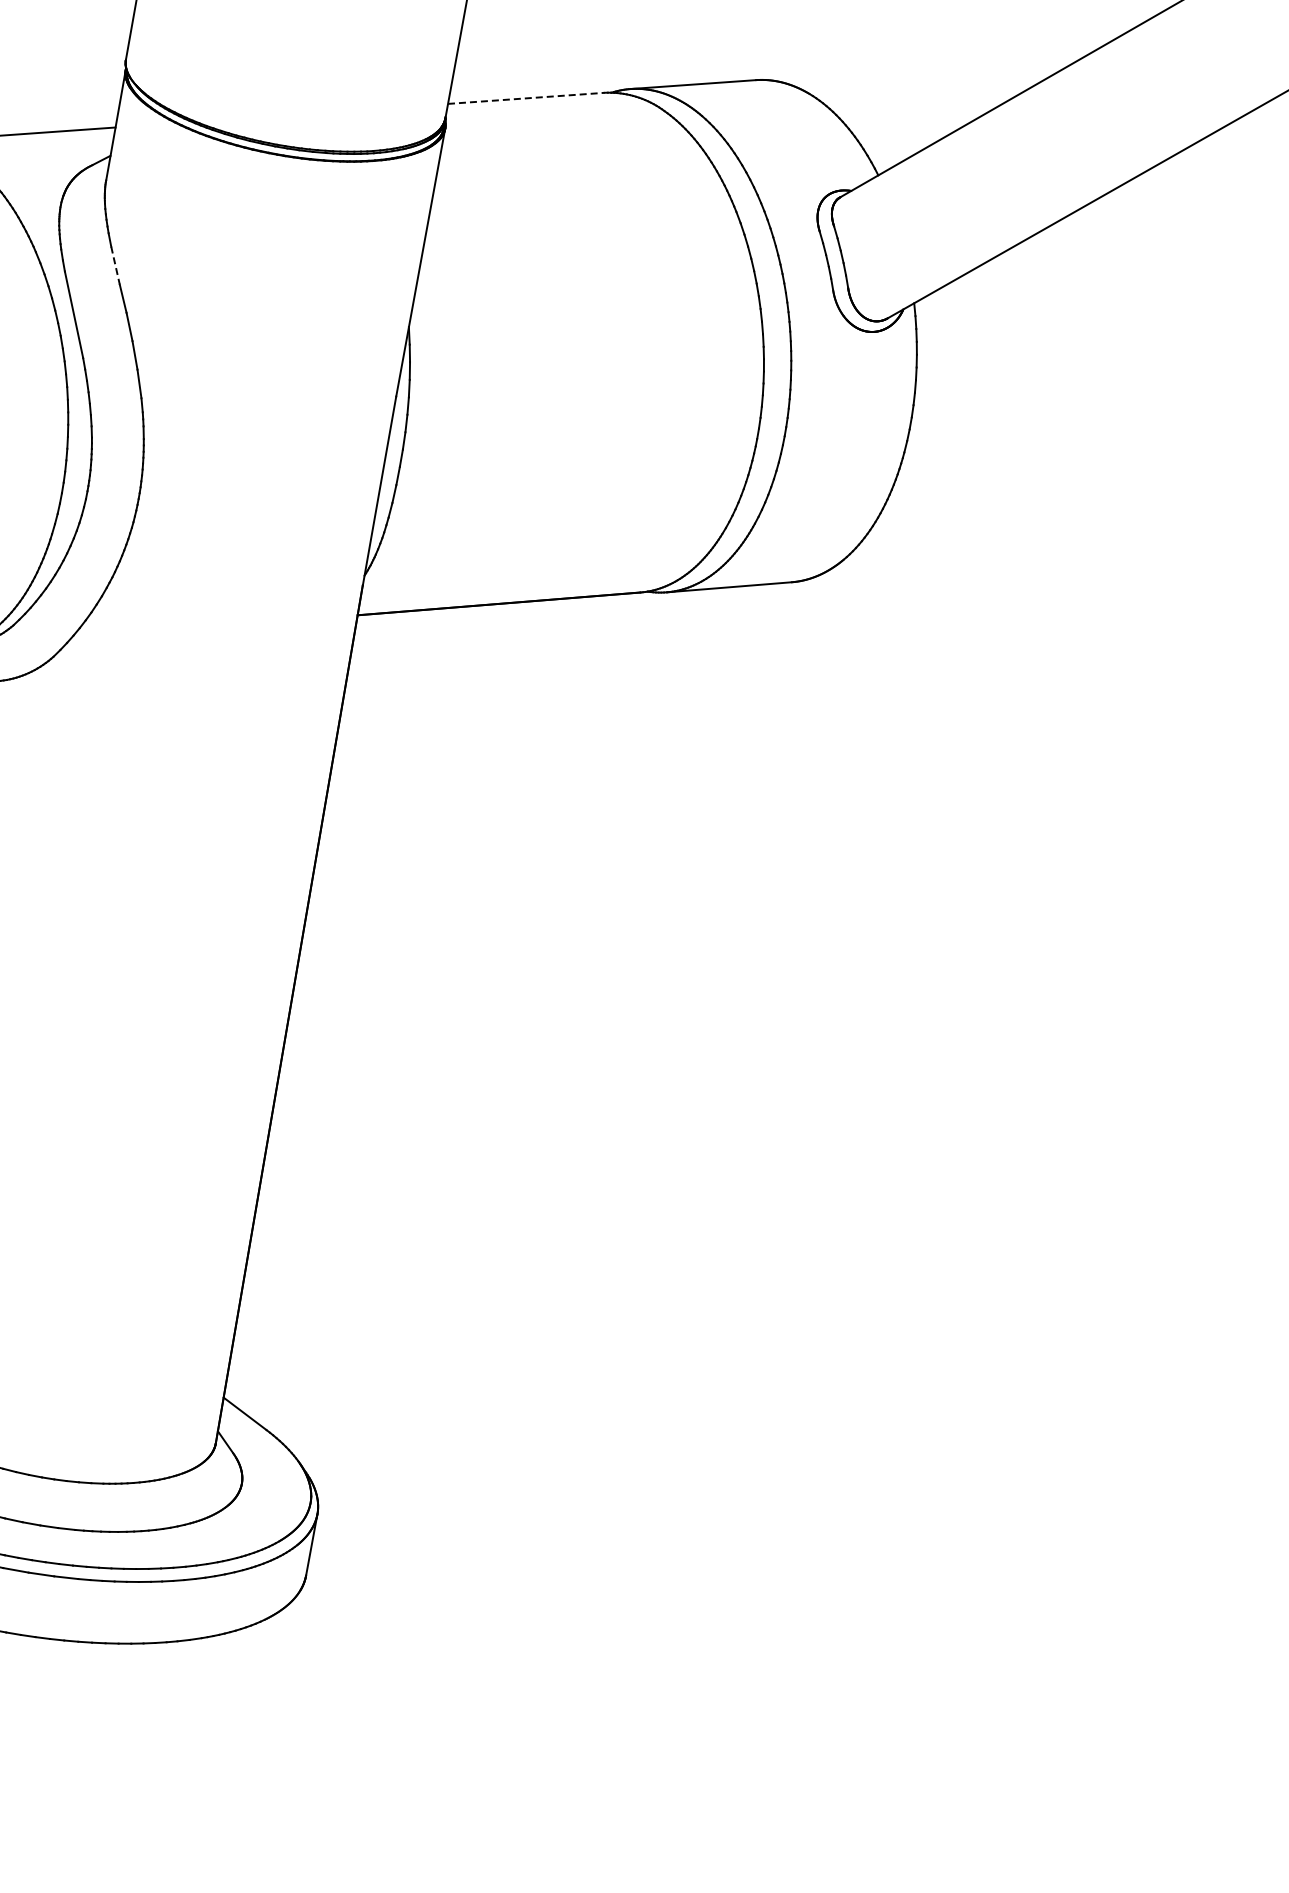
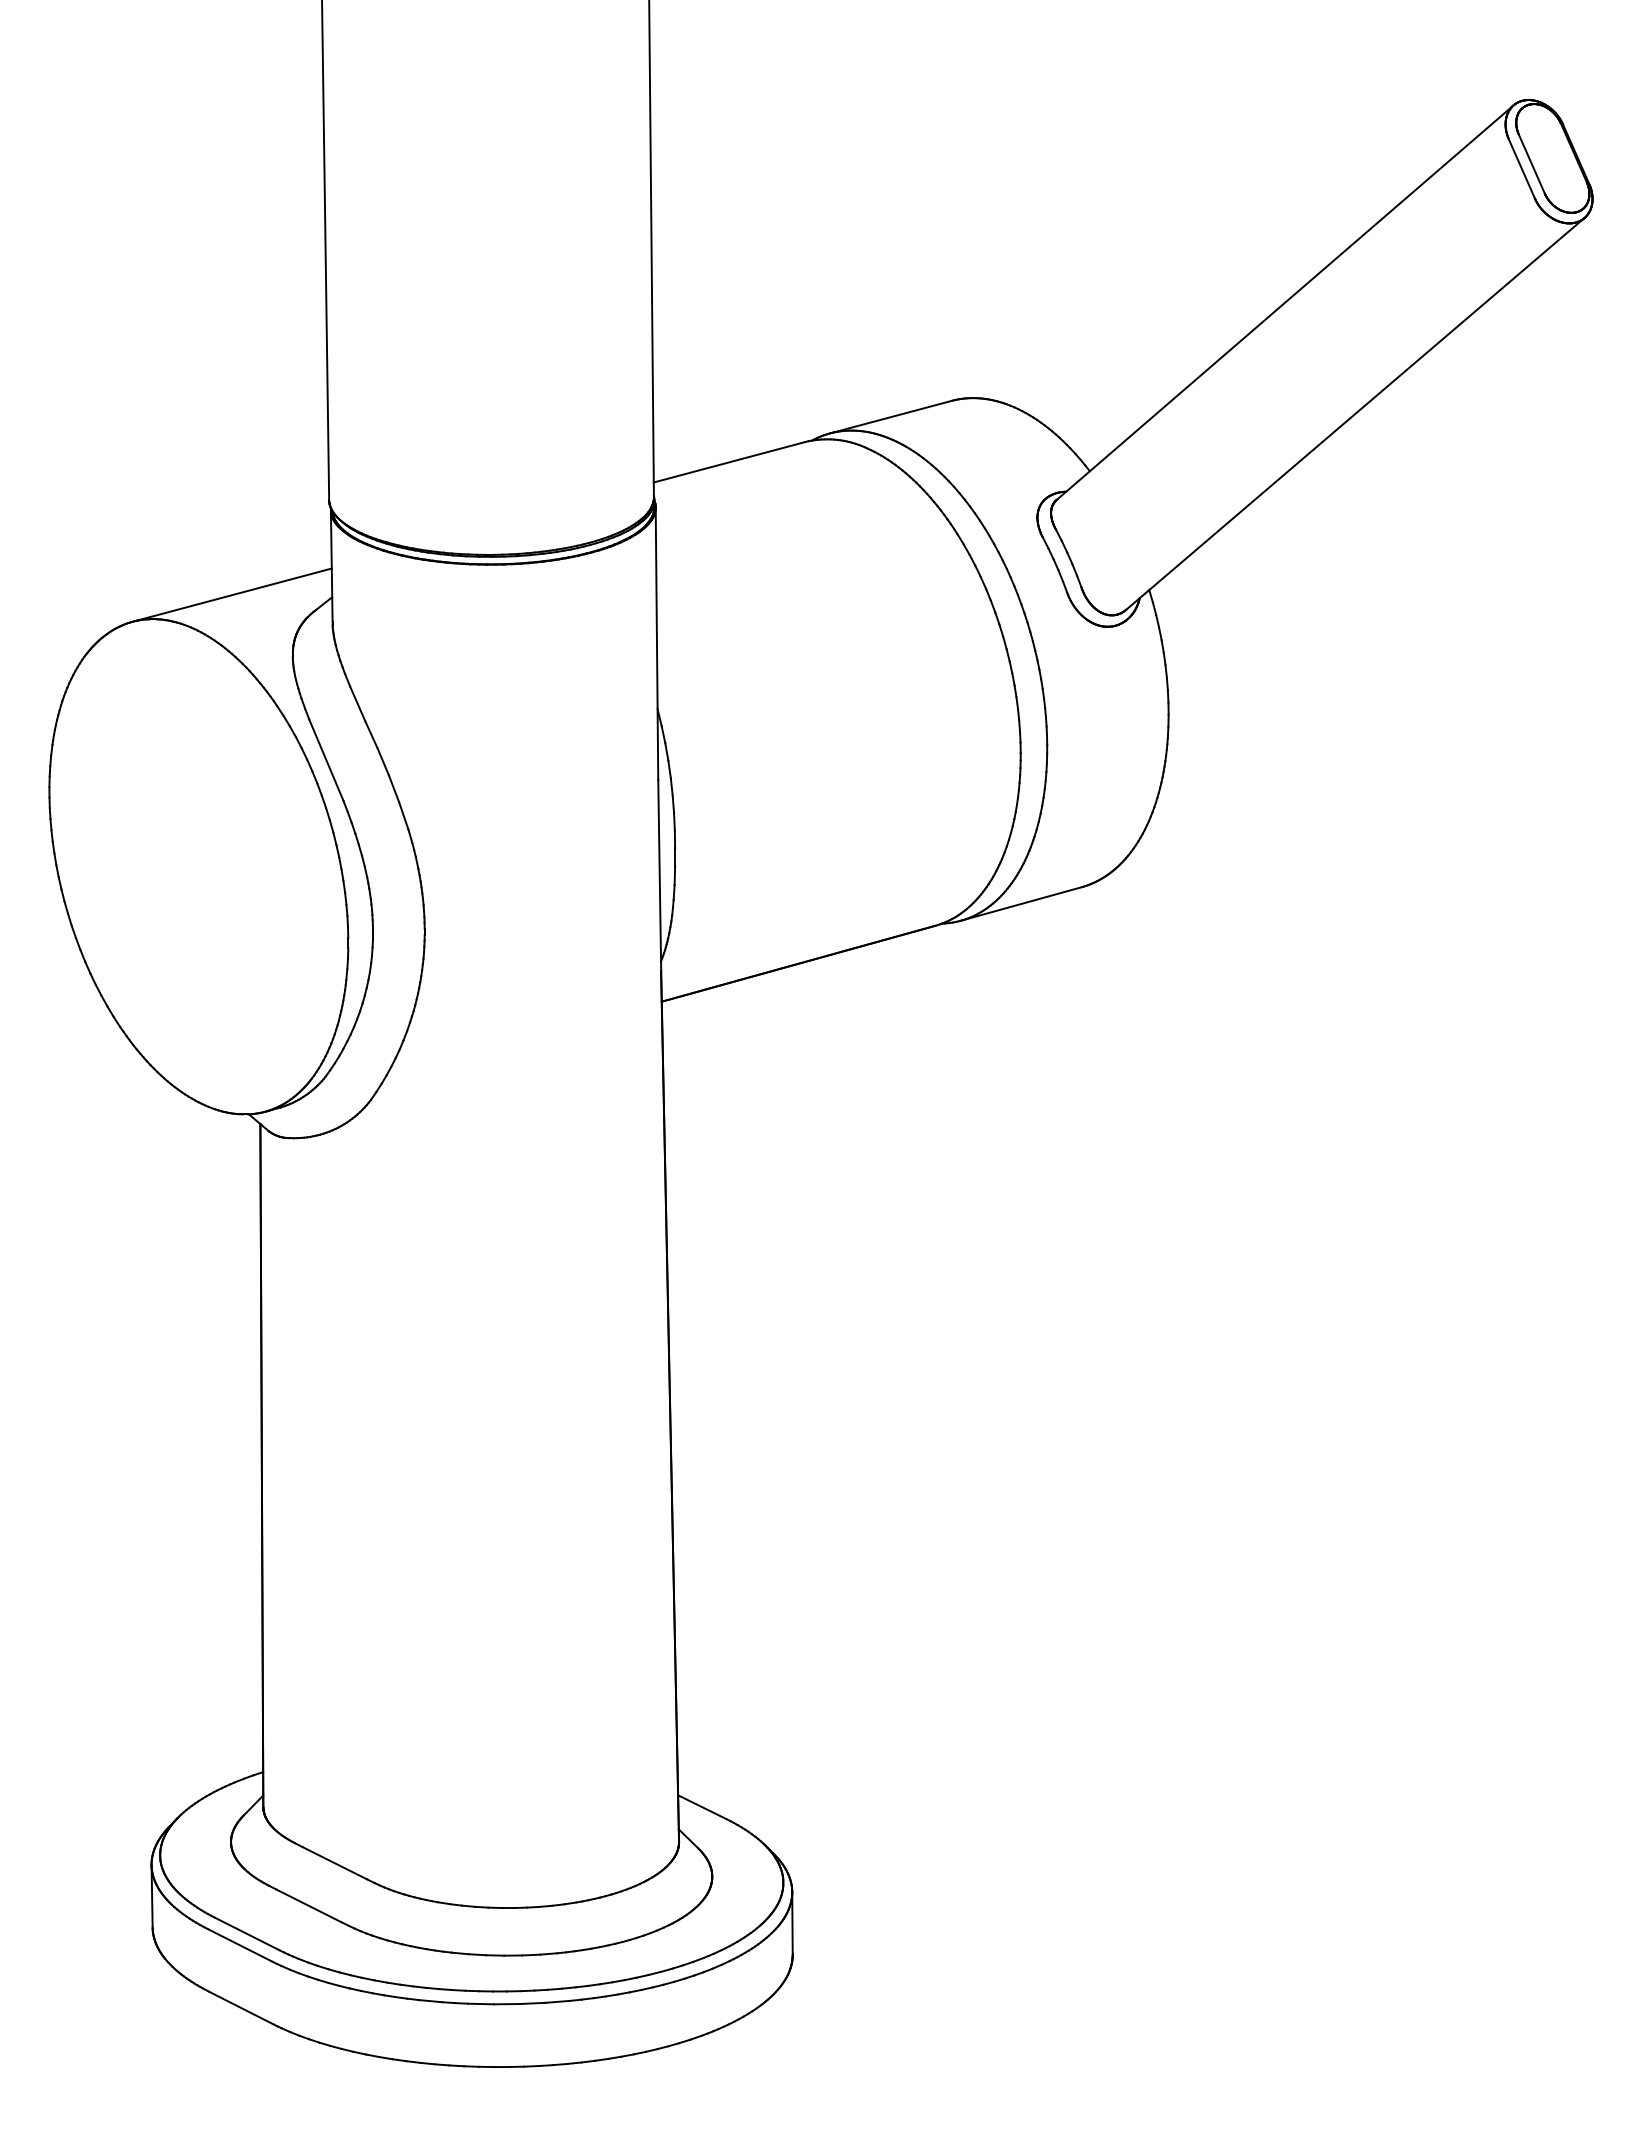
line: (526, 98) -> (729, 462), dashed -> solid
line: (116, 266) -> (358, 704), dashed -> solid

